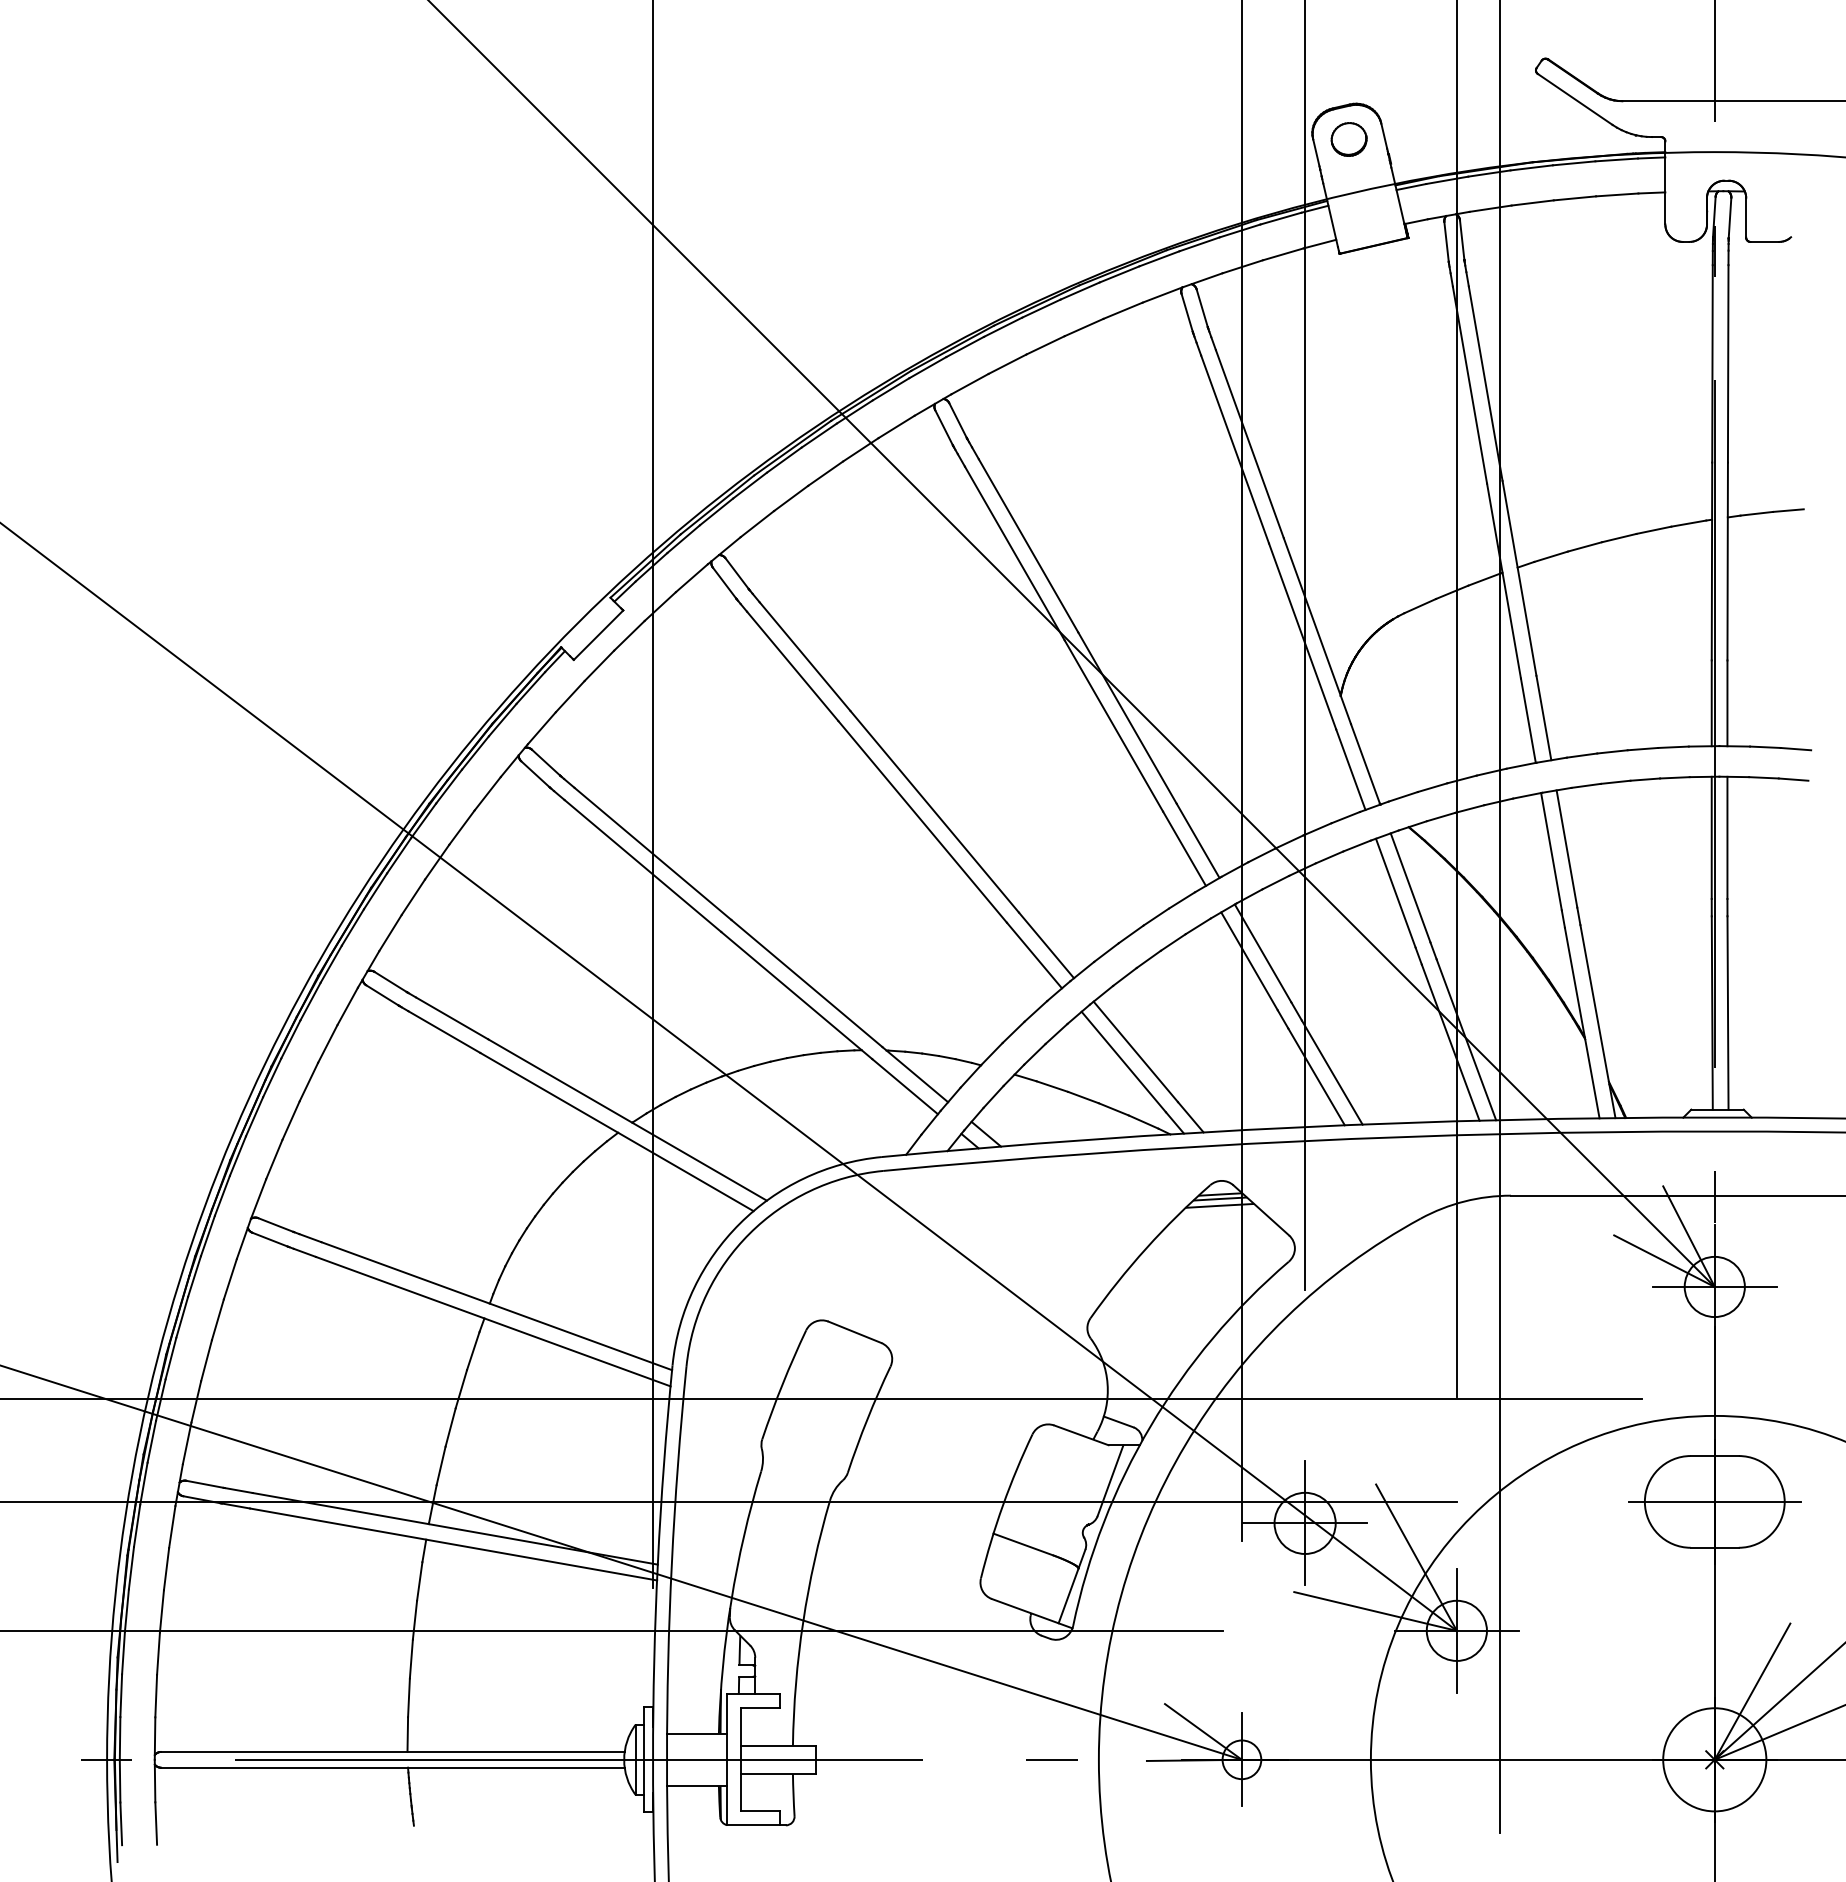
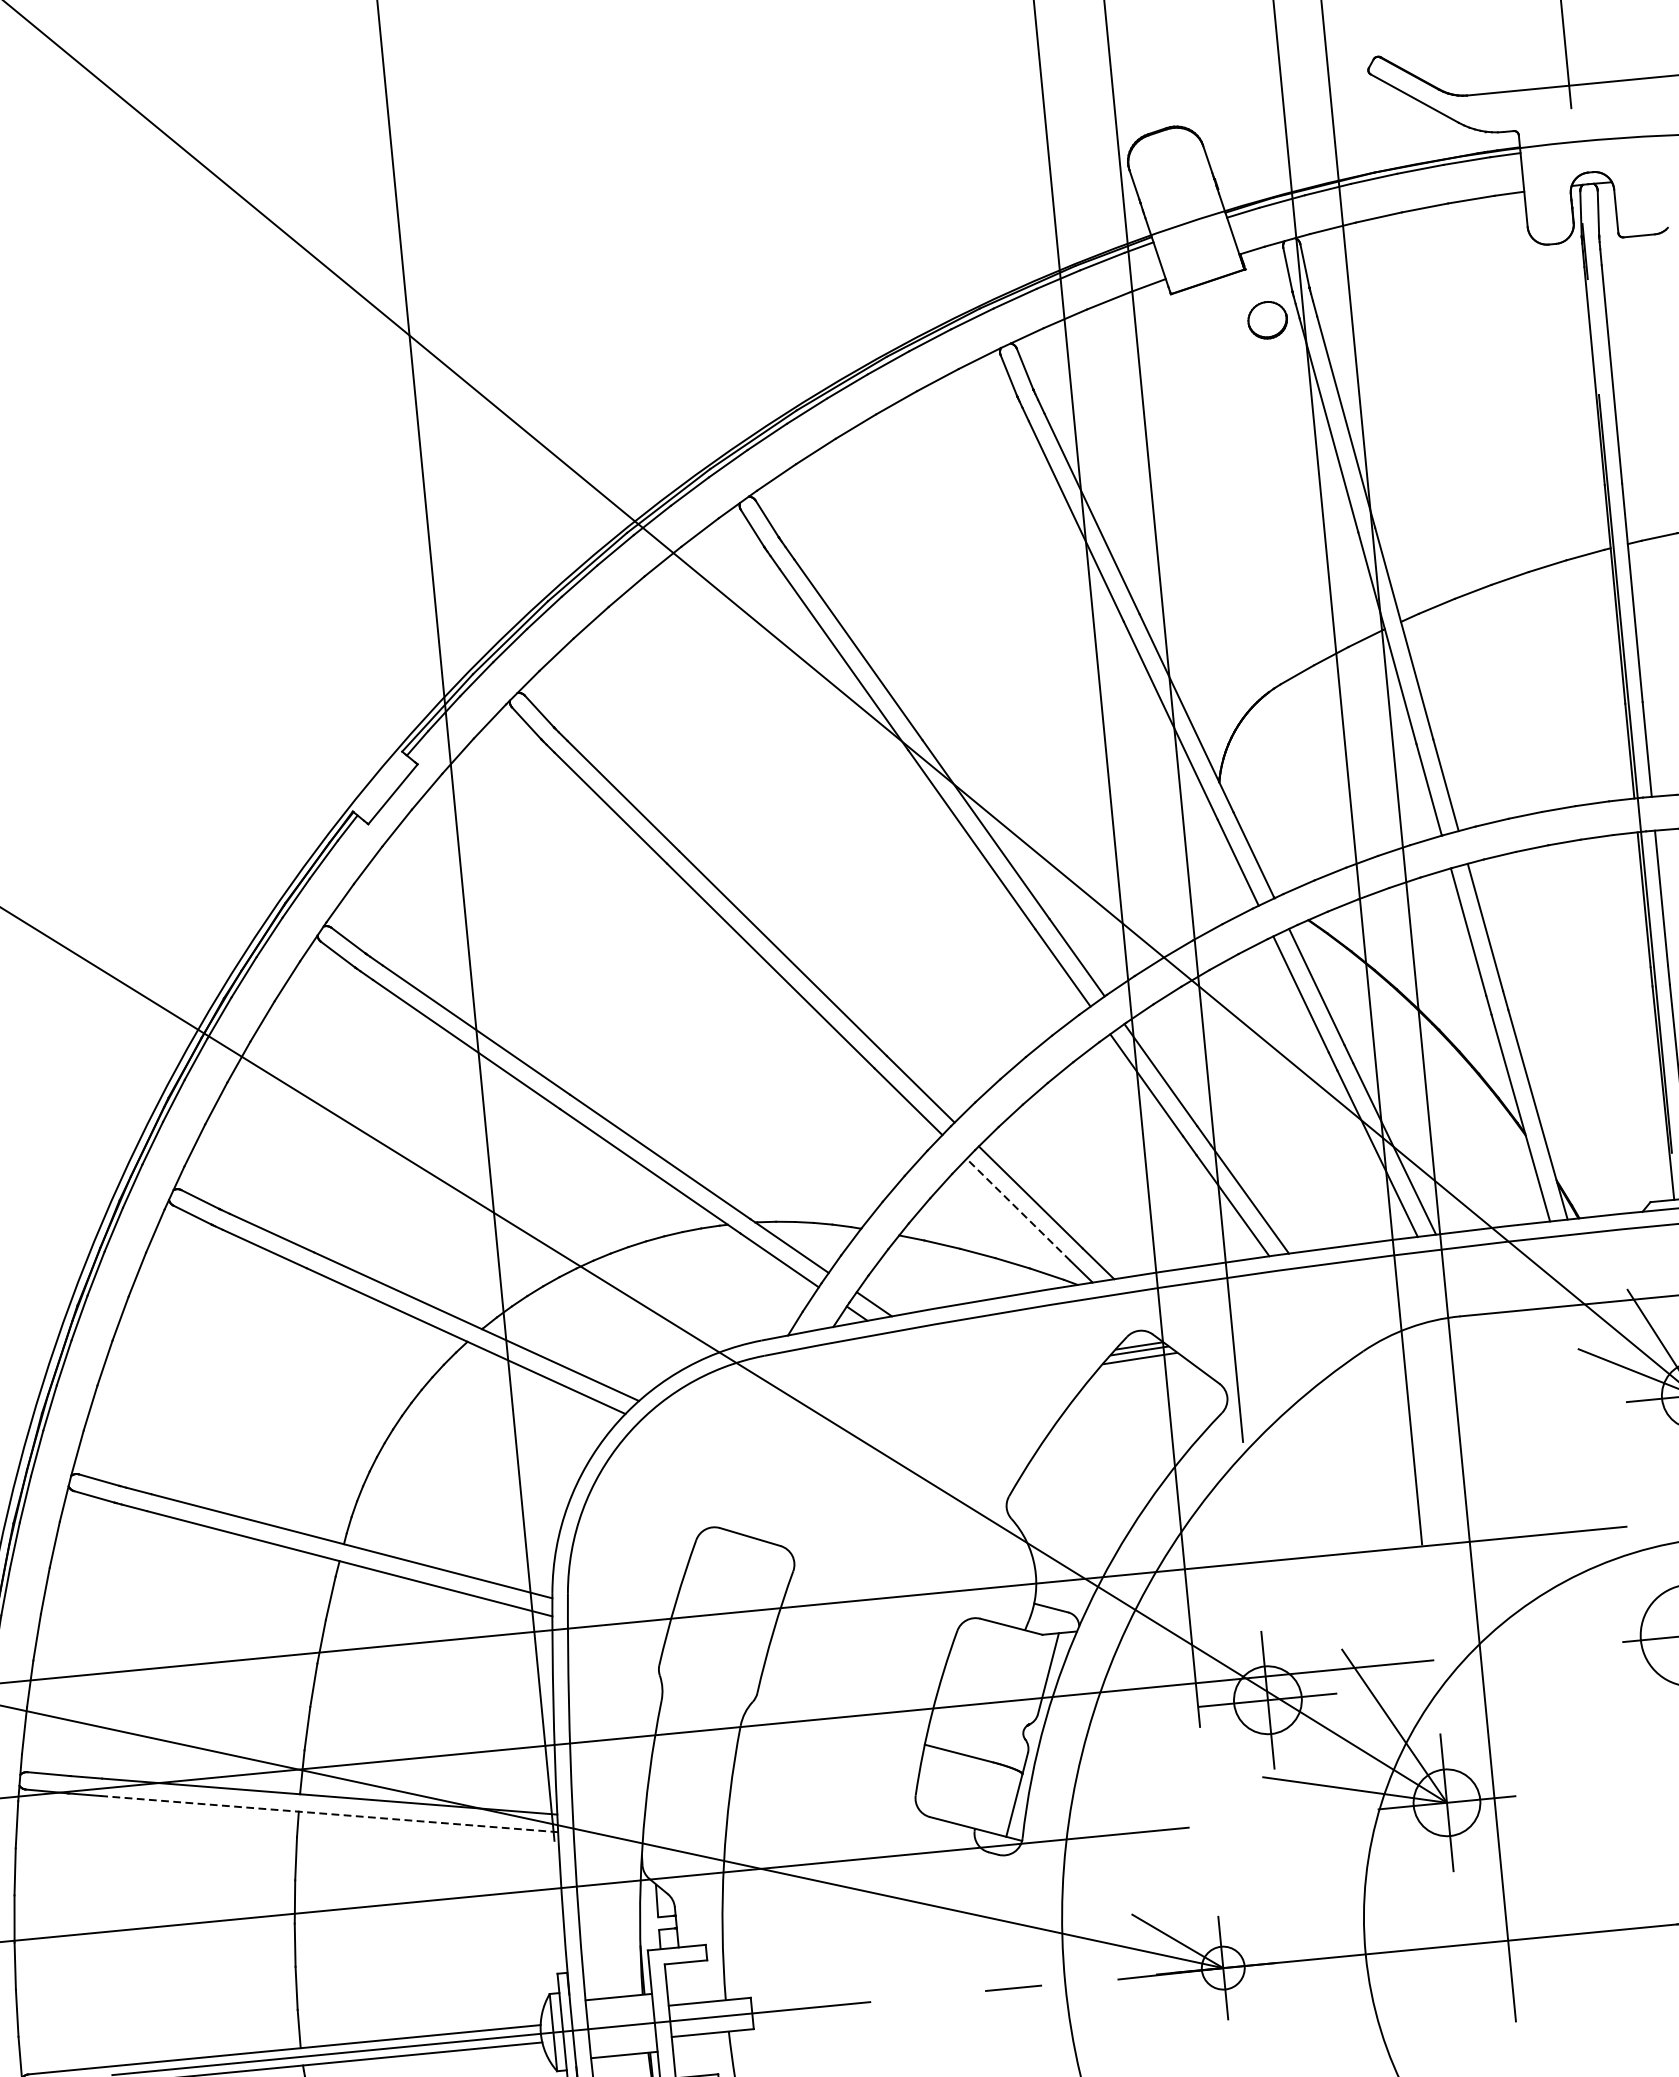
part: (1348, 139) -> (1267, 320), moved
line: (1123, 1062) -> (1018, 1210), solid -> dashed
line: (453, 1544) -> (329, 1814), solid -> dashed

